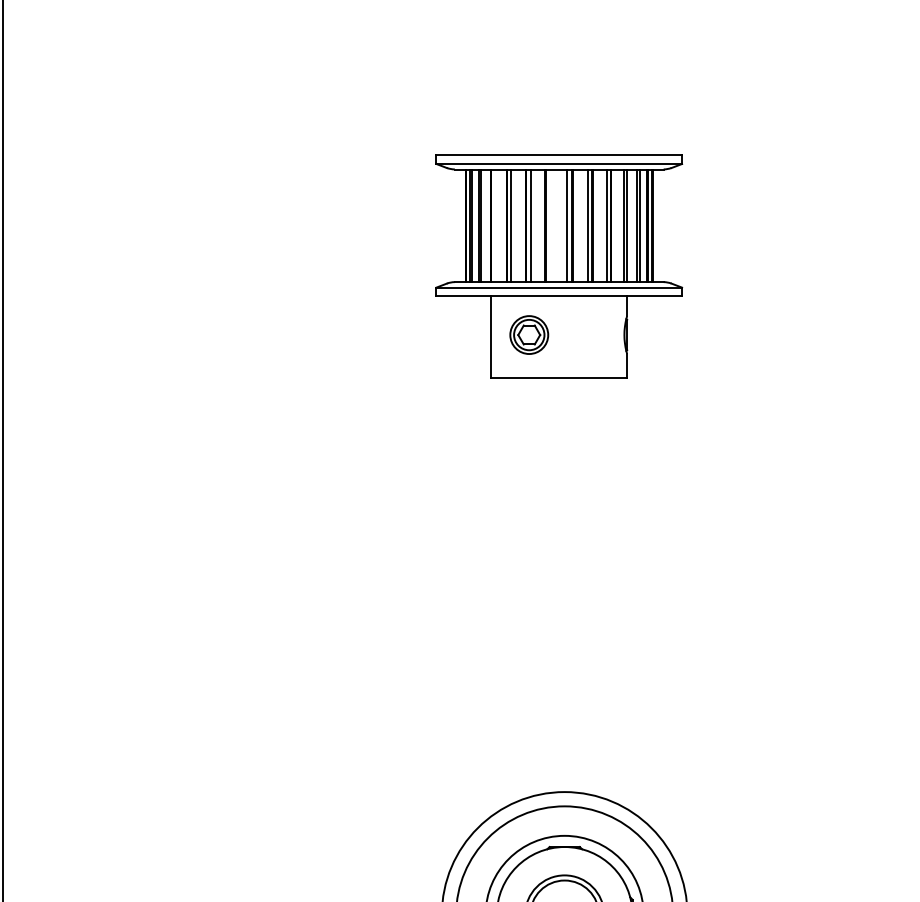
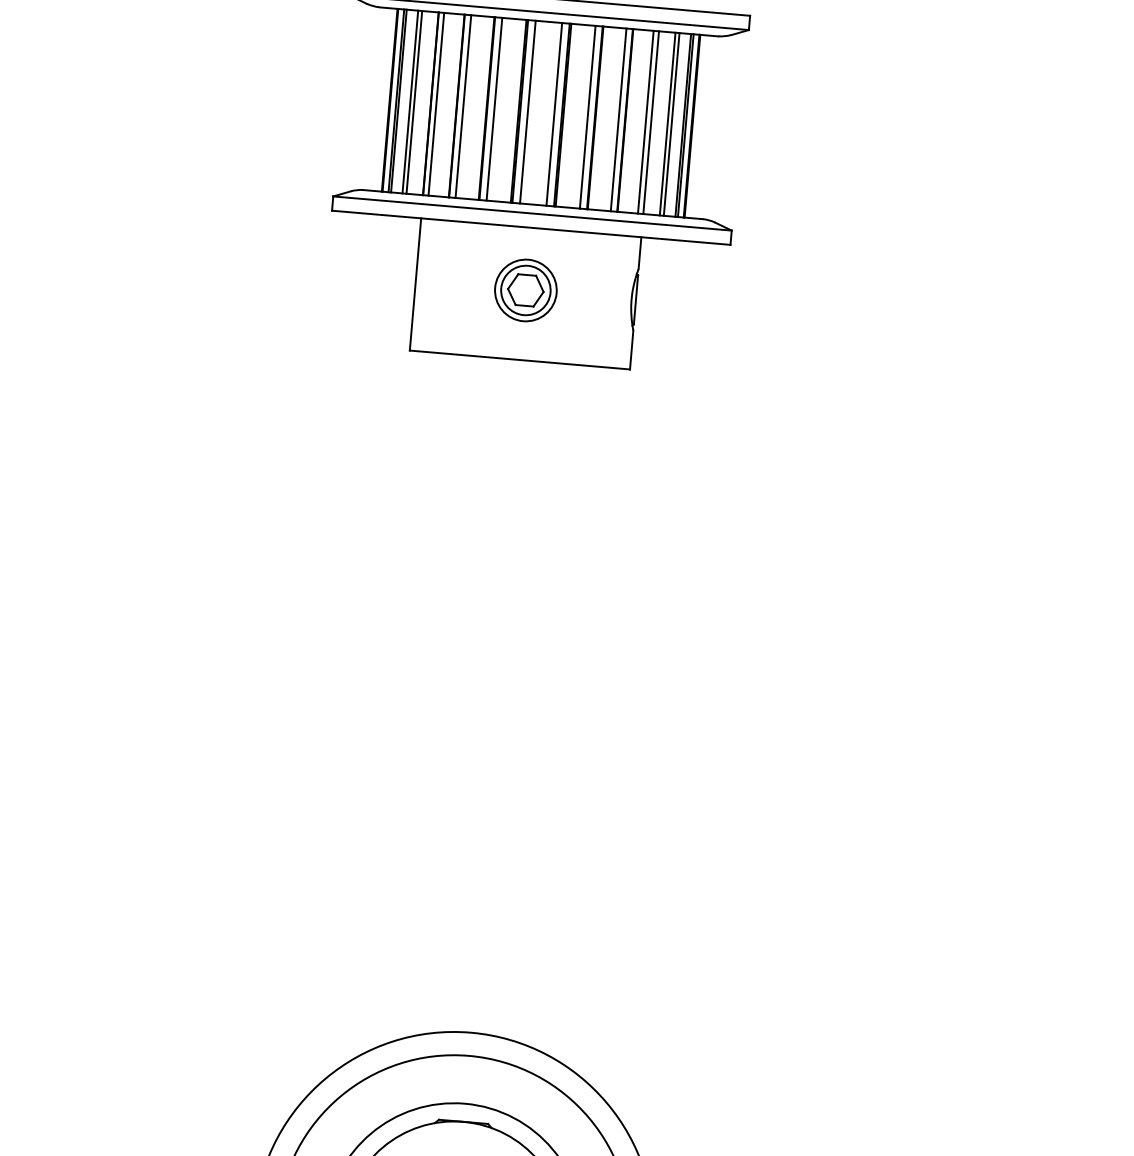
line: (494, 225) -> (436, 103), added
line: (551, 225) -> (528, 111), added
part: (529, 334) -> (526, 289), moved

